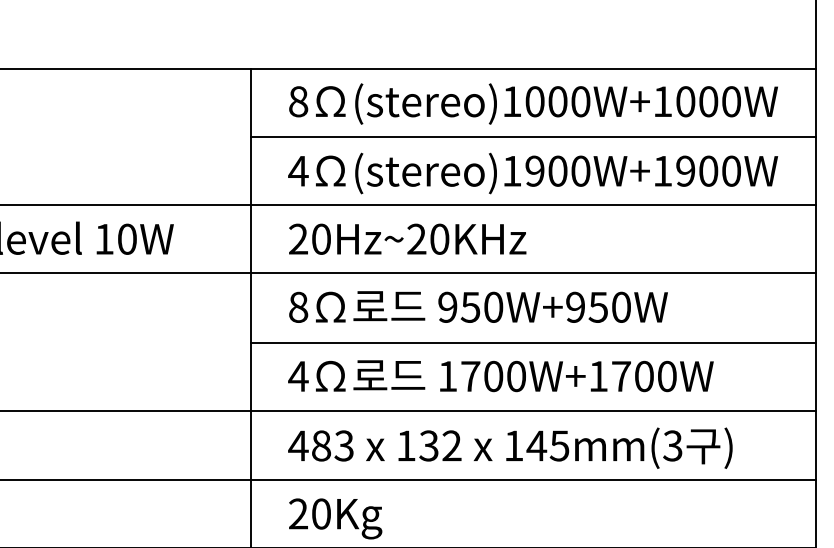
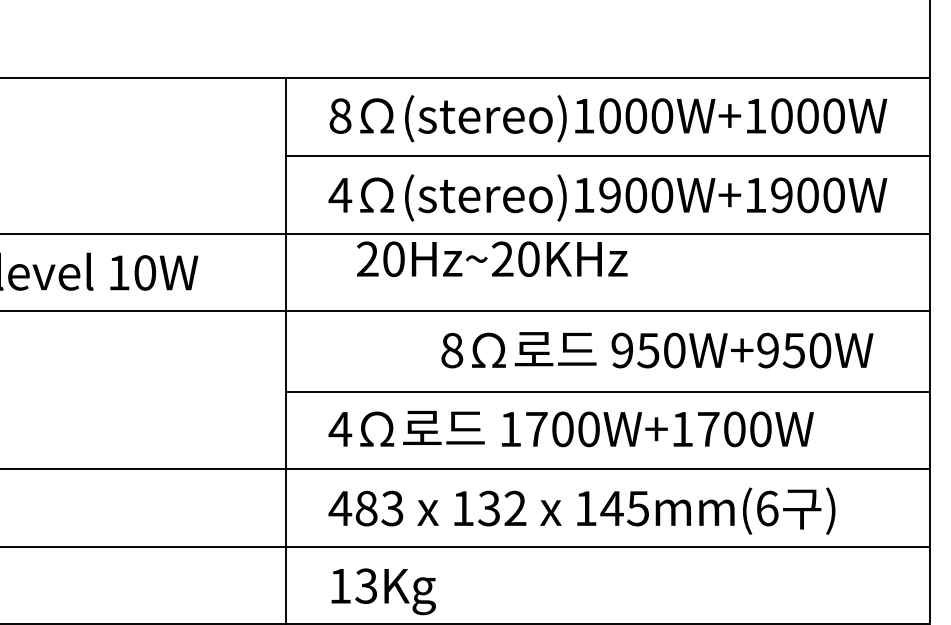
text: (407, 238) -> (492, 258), moved
text: (478, 306) -> (657, 349), moved
text: (672, 445) -> (766, 508), 145mm(3 -> 145mm(6
text: (309, 513) -> (352, 585), 20Kg -> 13Kg

